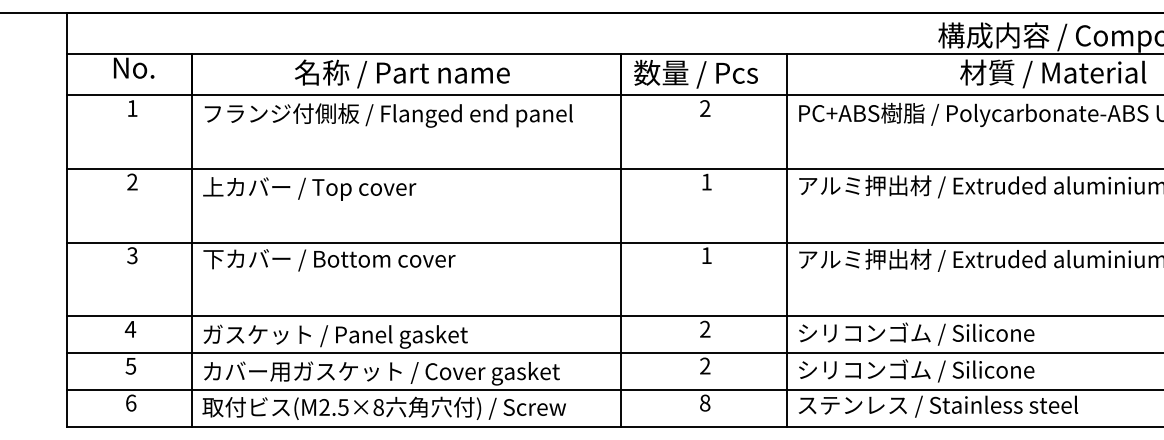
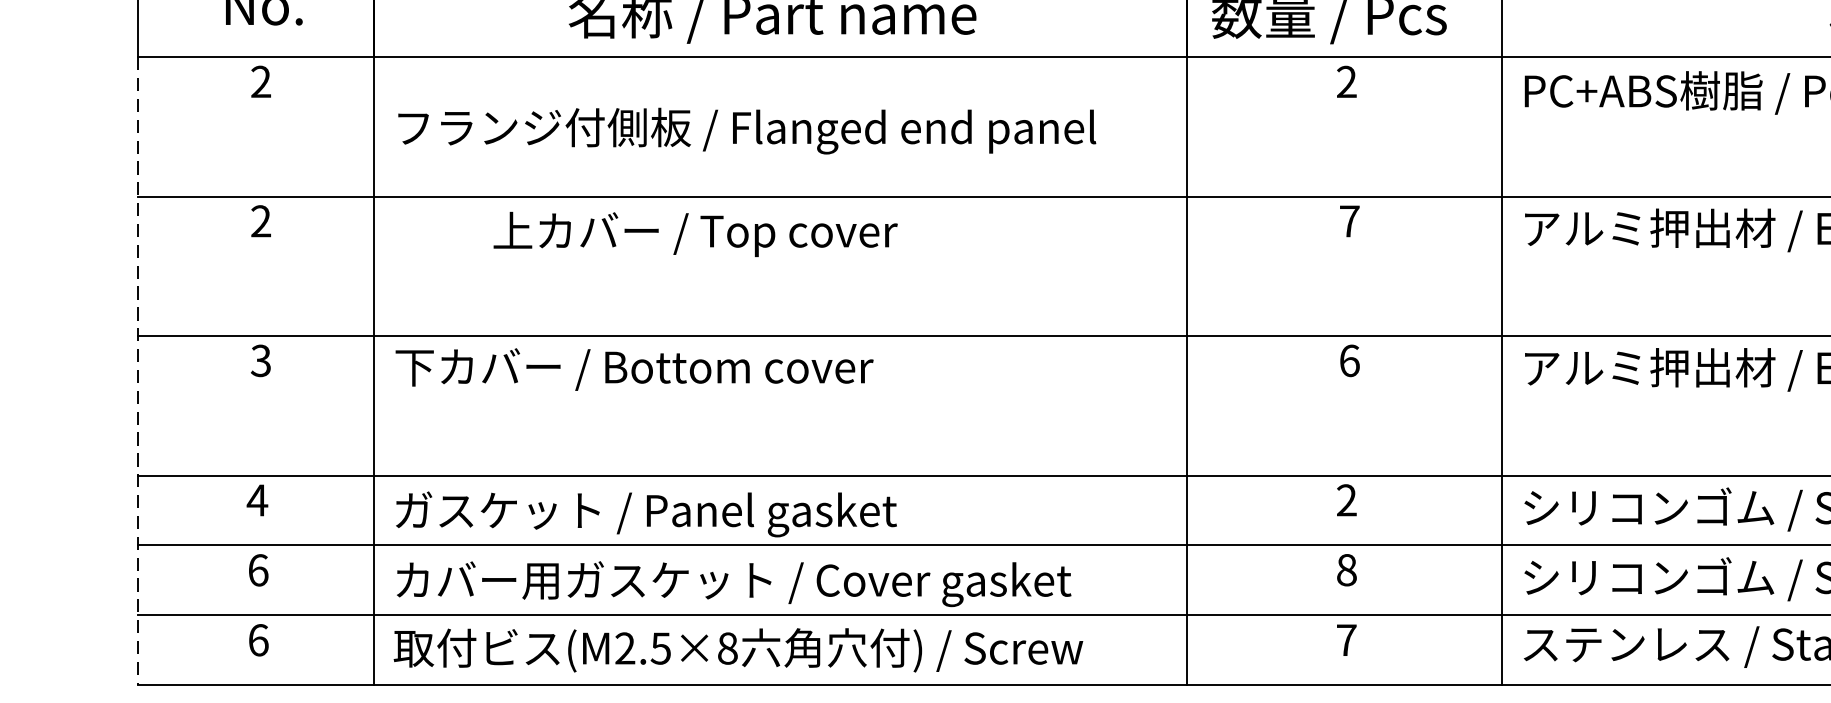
text: (132, 108) -> (261, 81), 1 -> 2
text: (388, 115) -> (746, 131), moved
text: (706, 181) -> (1349, 220), 1 -> 7
text: (309, 188) -> (695, 233), moved
text: (706, 255) -> (1349, 360), 1 -> 6
line: (67, 261) -> (138, 371), solid -> dashed
text: (130, 365) -> (257, 568), 5 -> 6
text: (705, 365) -> (1347, 568), 2 -> 8
text: (705, 402) -> (1347, 639), 8 -> 7

